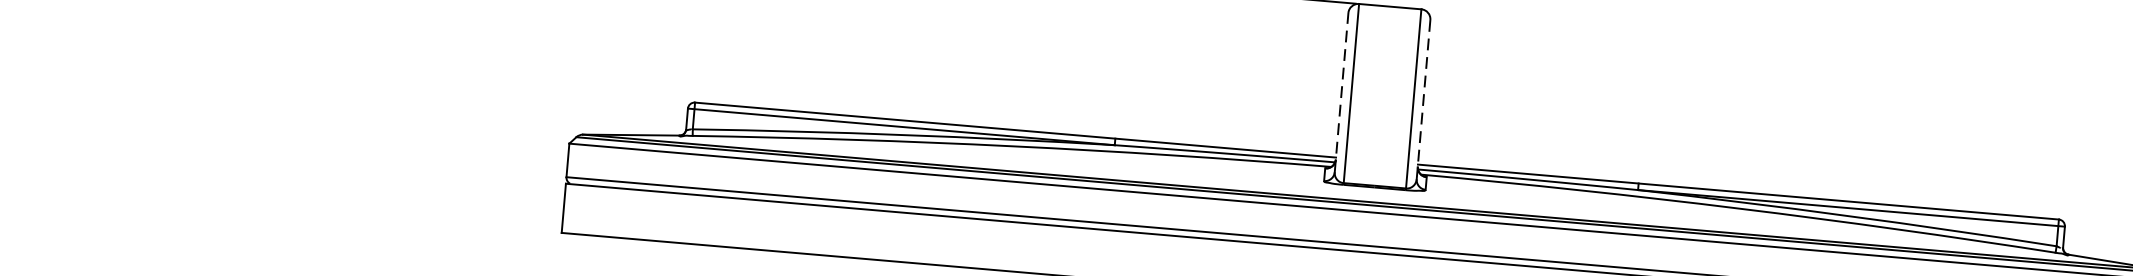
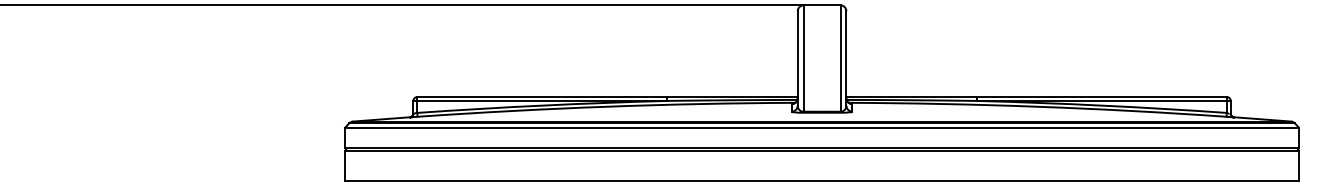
line: (1341, 90) -> (797, 57), dashed -> solid
line: (1423, 99) -> (846, 58), dashed -> solid

